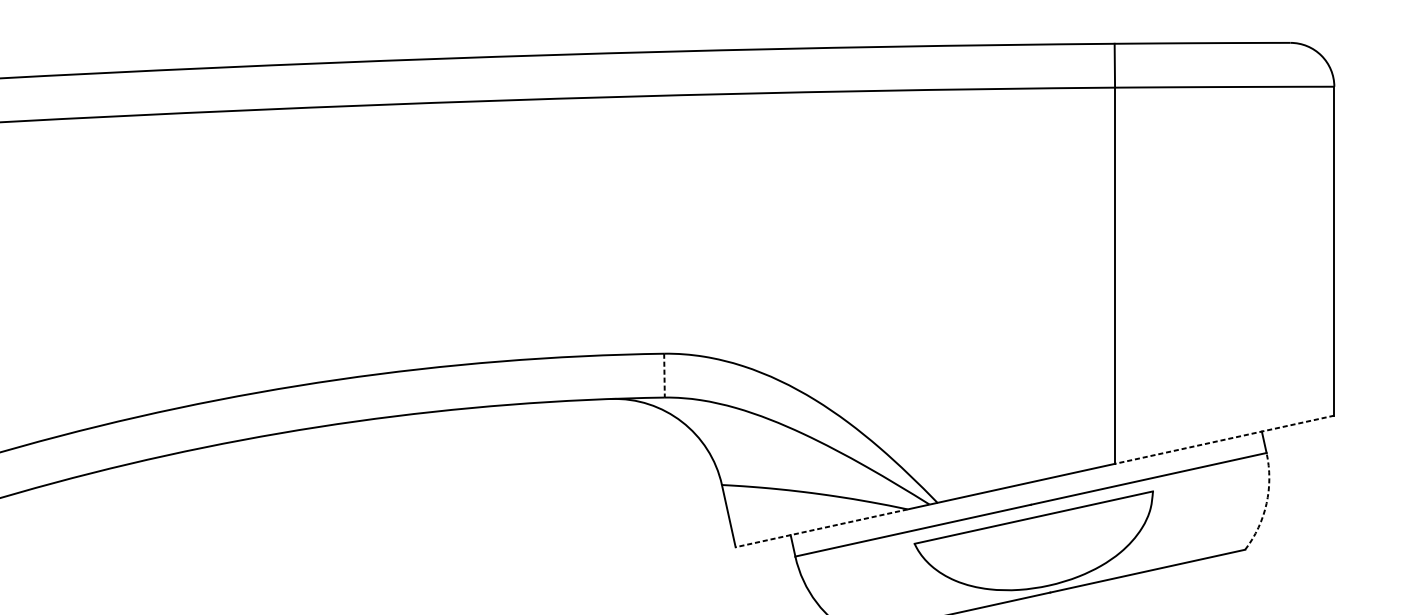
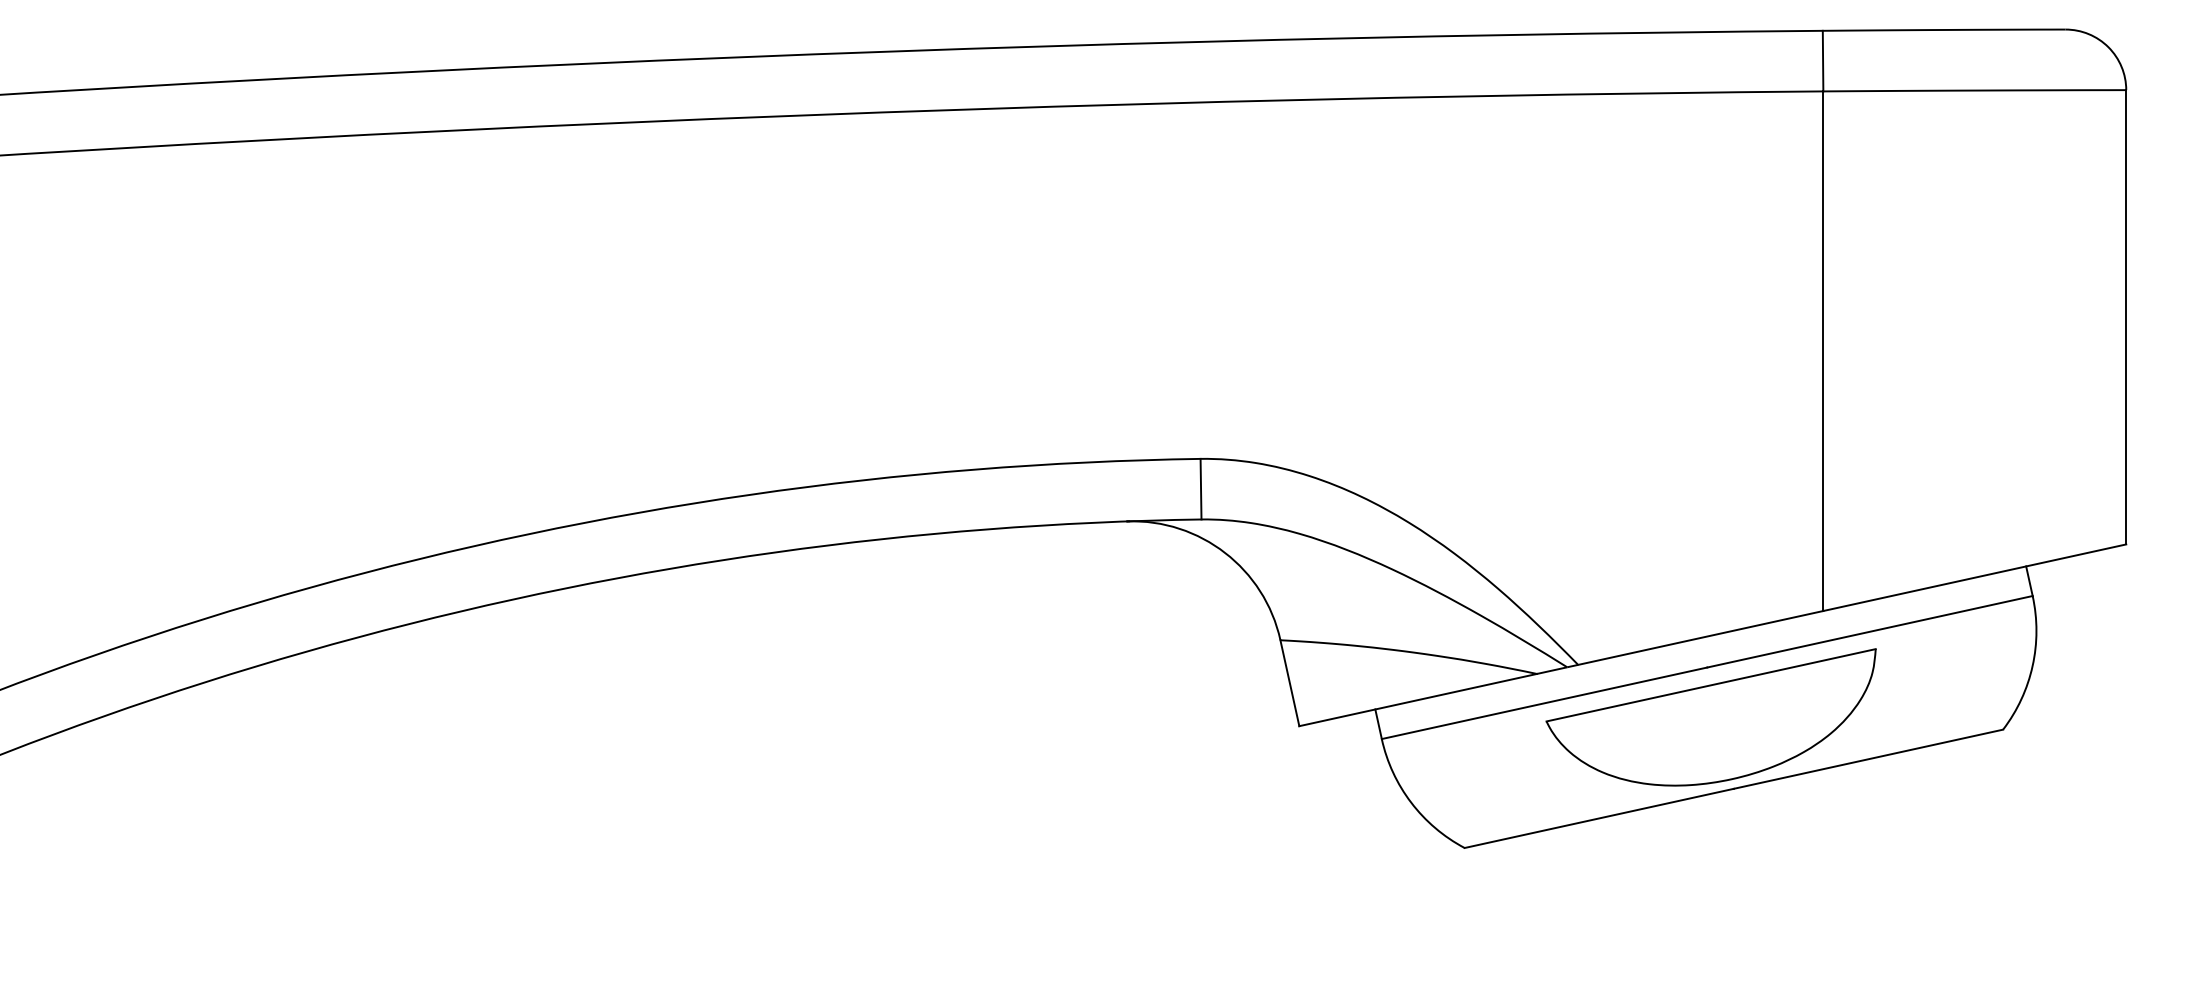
line: (664, 375) -> (1201, 489), dashed -> solid
line: (1224, 439) -> (1974, 577), dashed -> solid
arc: (1266, 504) -> (2032, 666), dashed -> solid
line: (821, 528) -> (1418, 700), dashed -> solid

